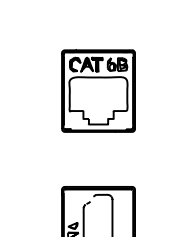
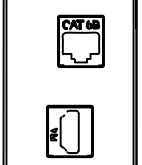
part: (97, 89) -> (80, 40), moved

